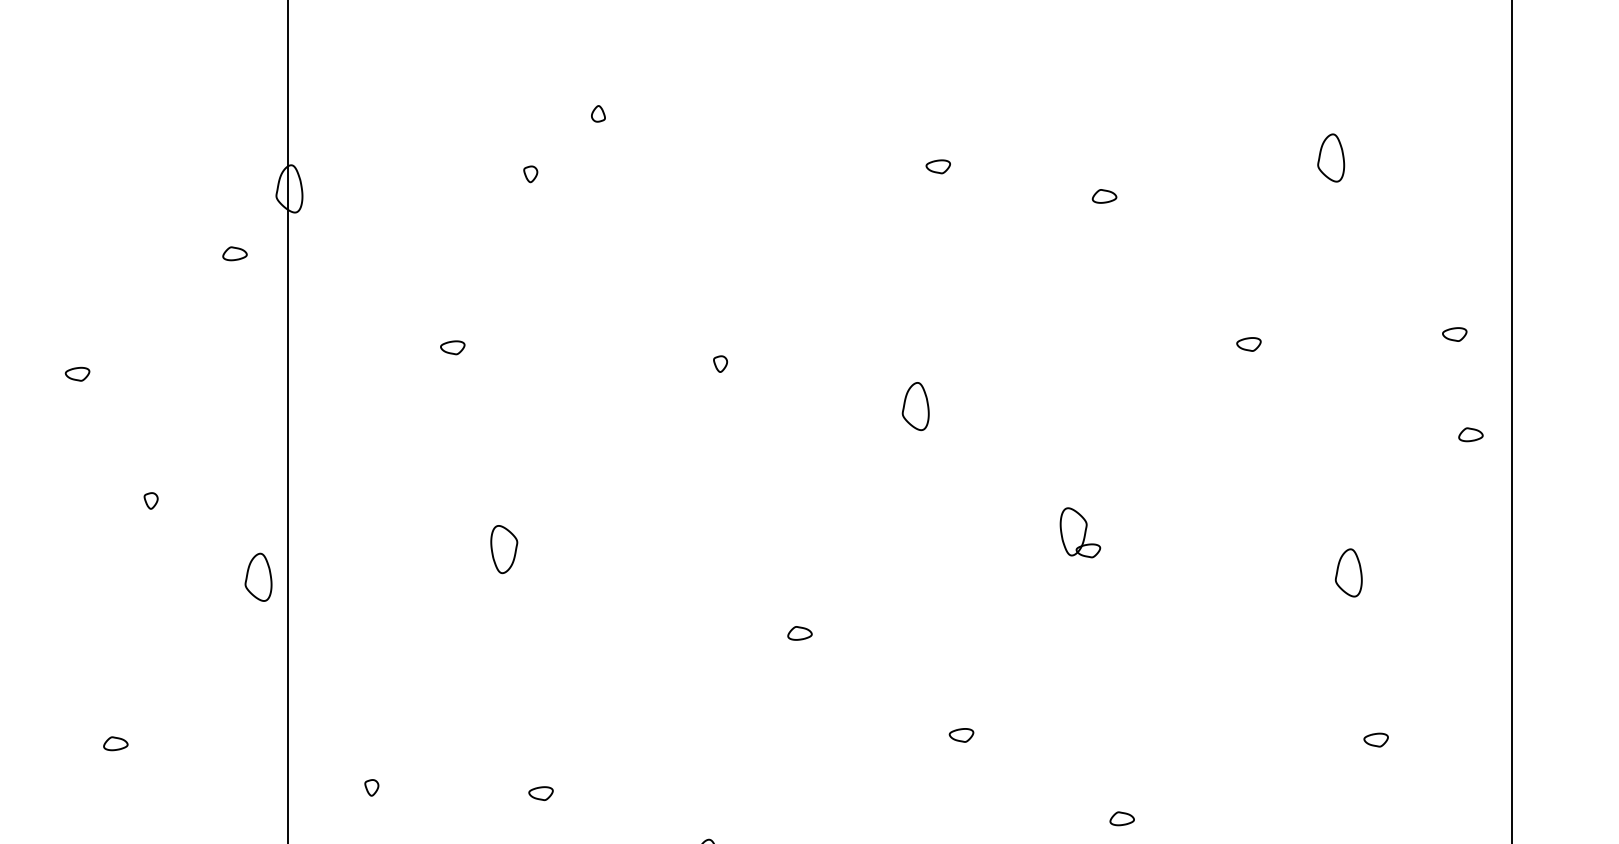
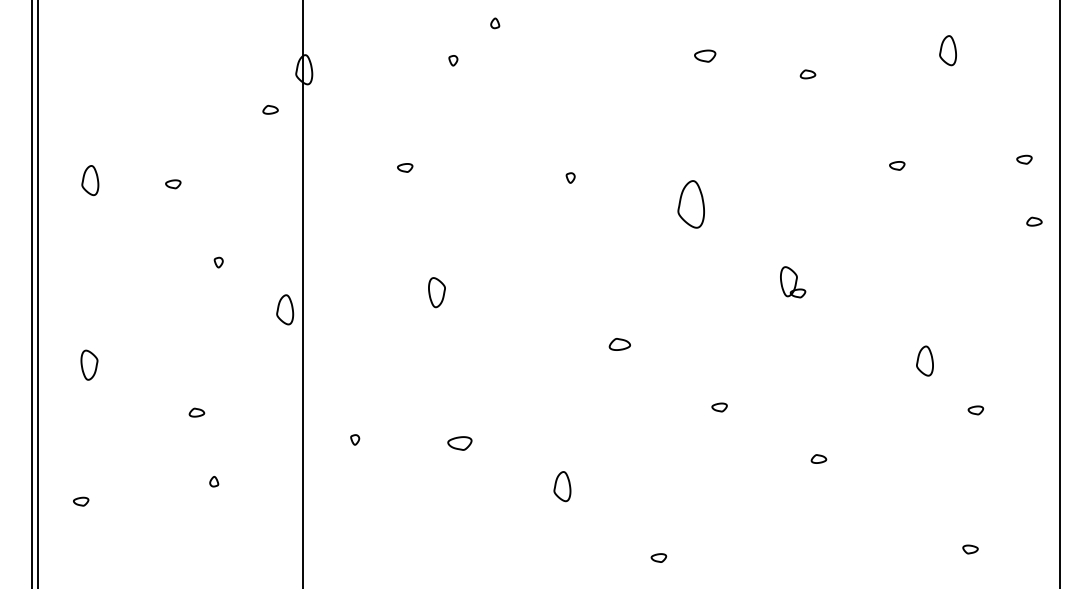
part: (938, 165) -> (705, 55), size x1.4
part: (916, 405) -> (691, 203), size x1.6
part: (1348, 571) -> (924, 360), moved
part: (799, 633) -> (619, 344), size x1.4
part: (540, 793) -> (459, 443), size x1.6

